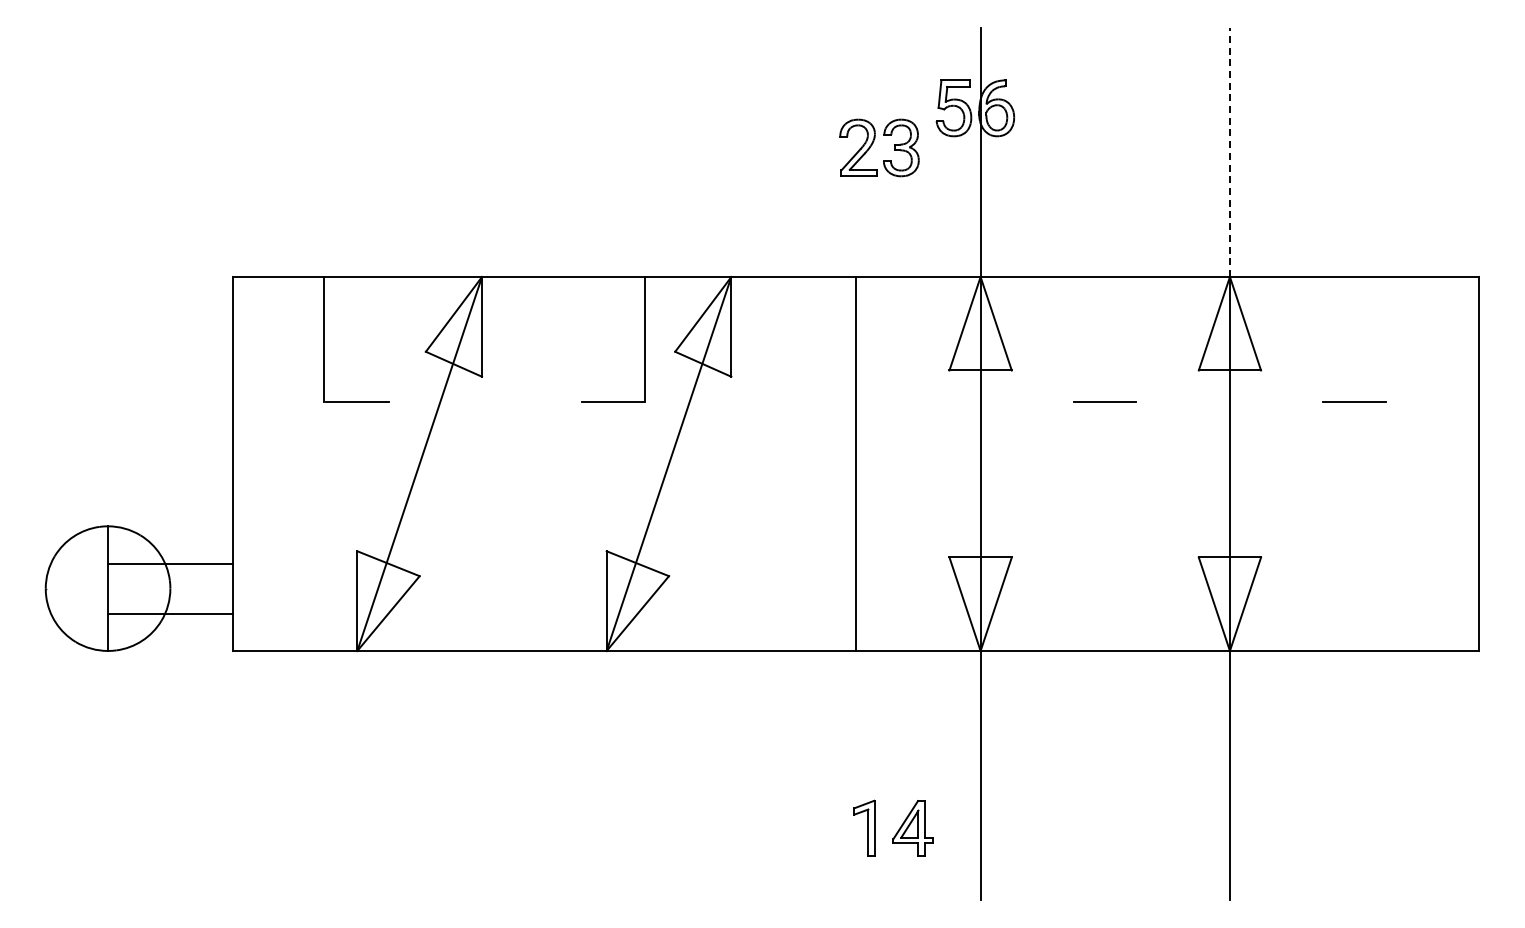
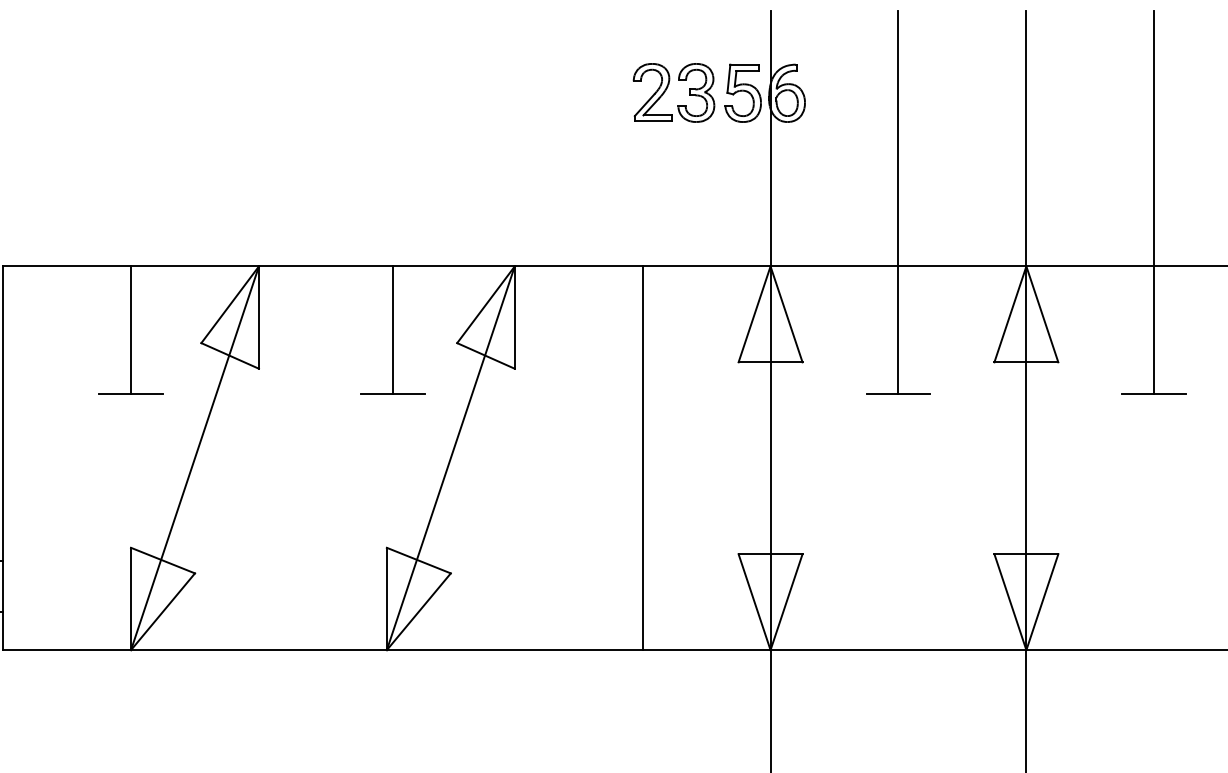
part: (873, 143) -> (667, 88), moved
line: (1229, 152) -> (1025, 138), dashed -> solid
line: (1105, 214) -> (898, 202), added
line: (1354, 214) -> (1154, 202), added
line: (324, 339) -> (131, 330), moved
line: (644, 339) -> (392, 330), moved

